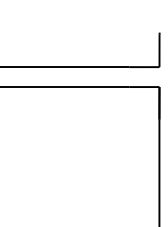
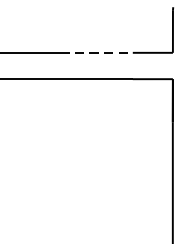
line: (102, 67) -> (97, 53), solid -> dashed

